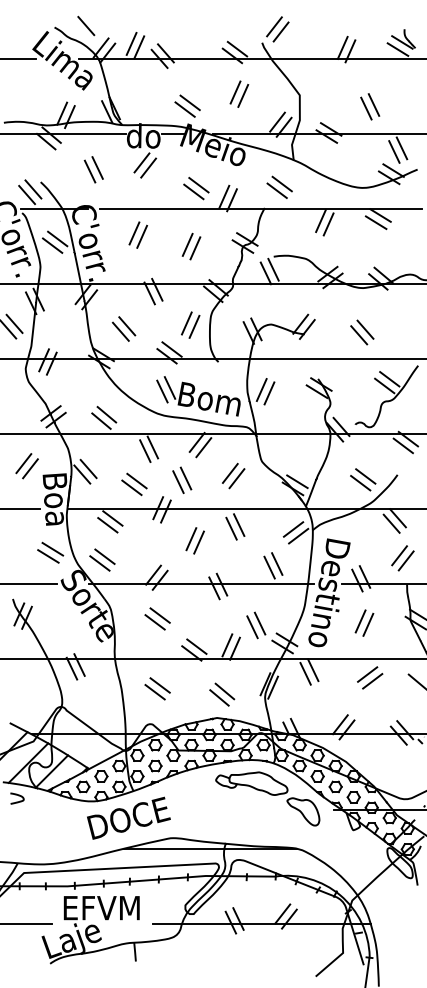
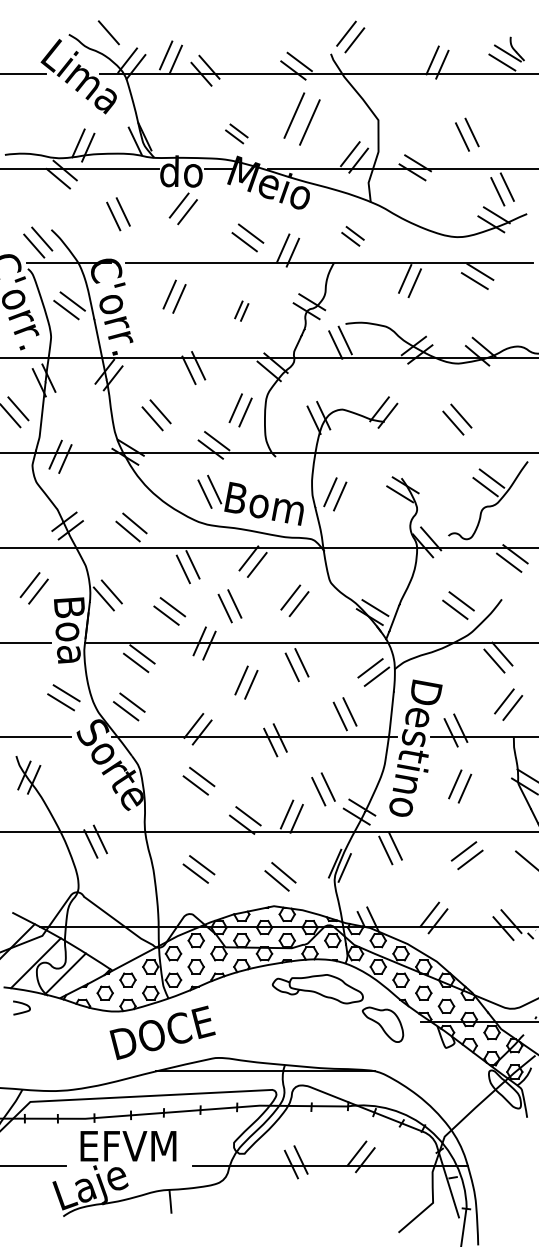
part: (239, 93) -> (302, 117), size x1.6
part: (187, 105) -> (236, 133), size x0.7
part: (279, 186) -> (352, 235), size x0.7
part: (191, 246) -> (241, 311), size x0.6

